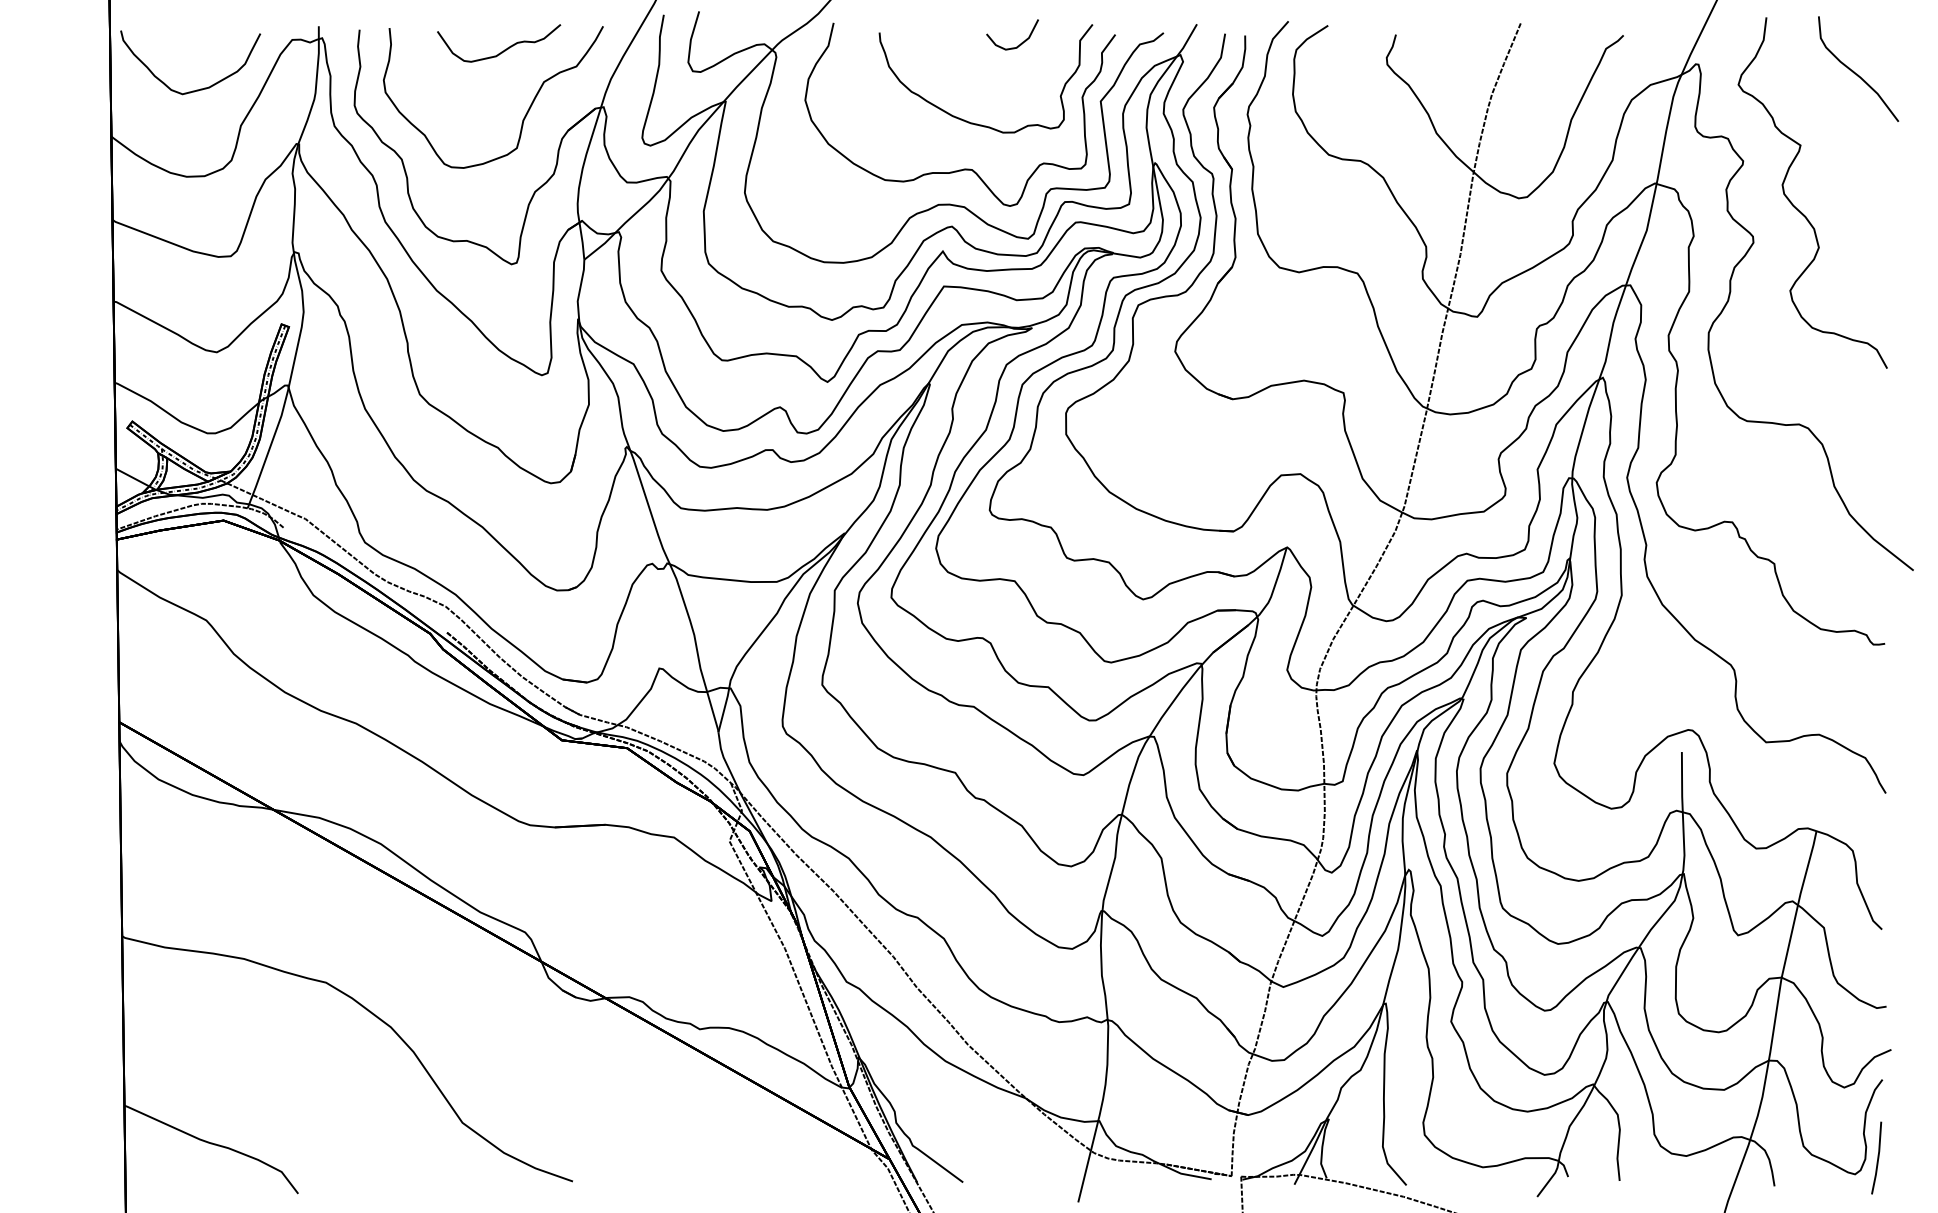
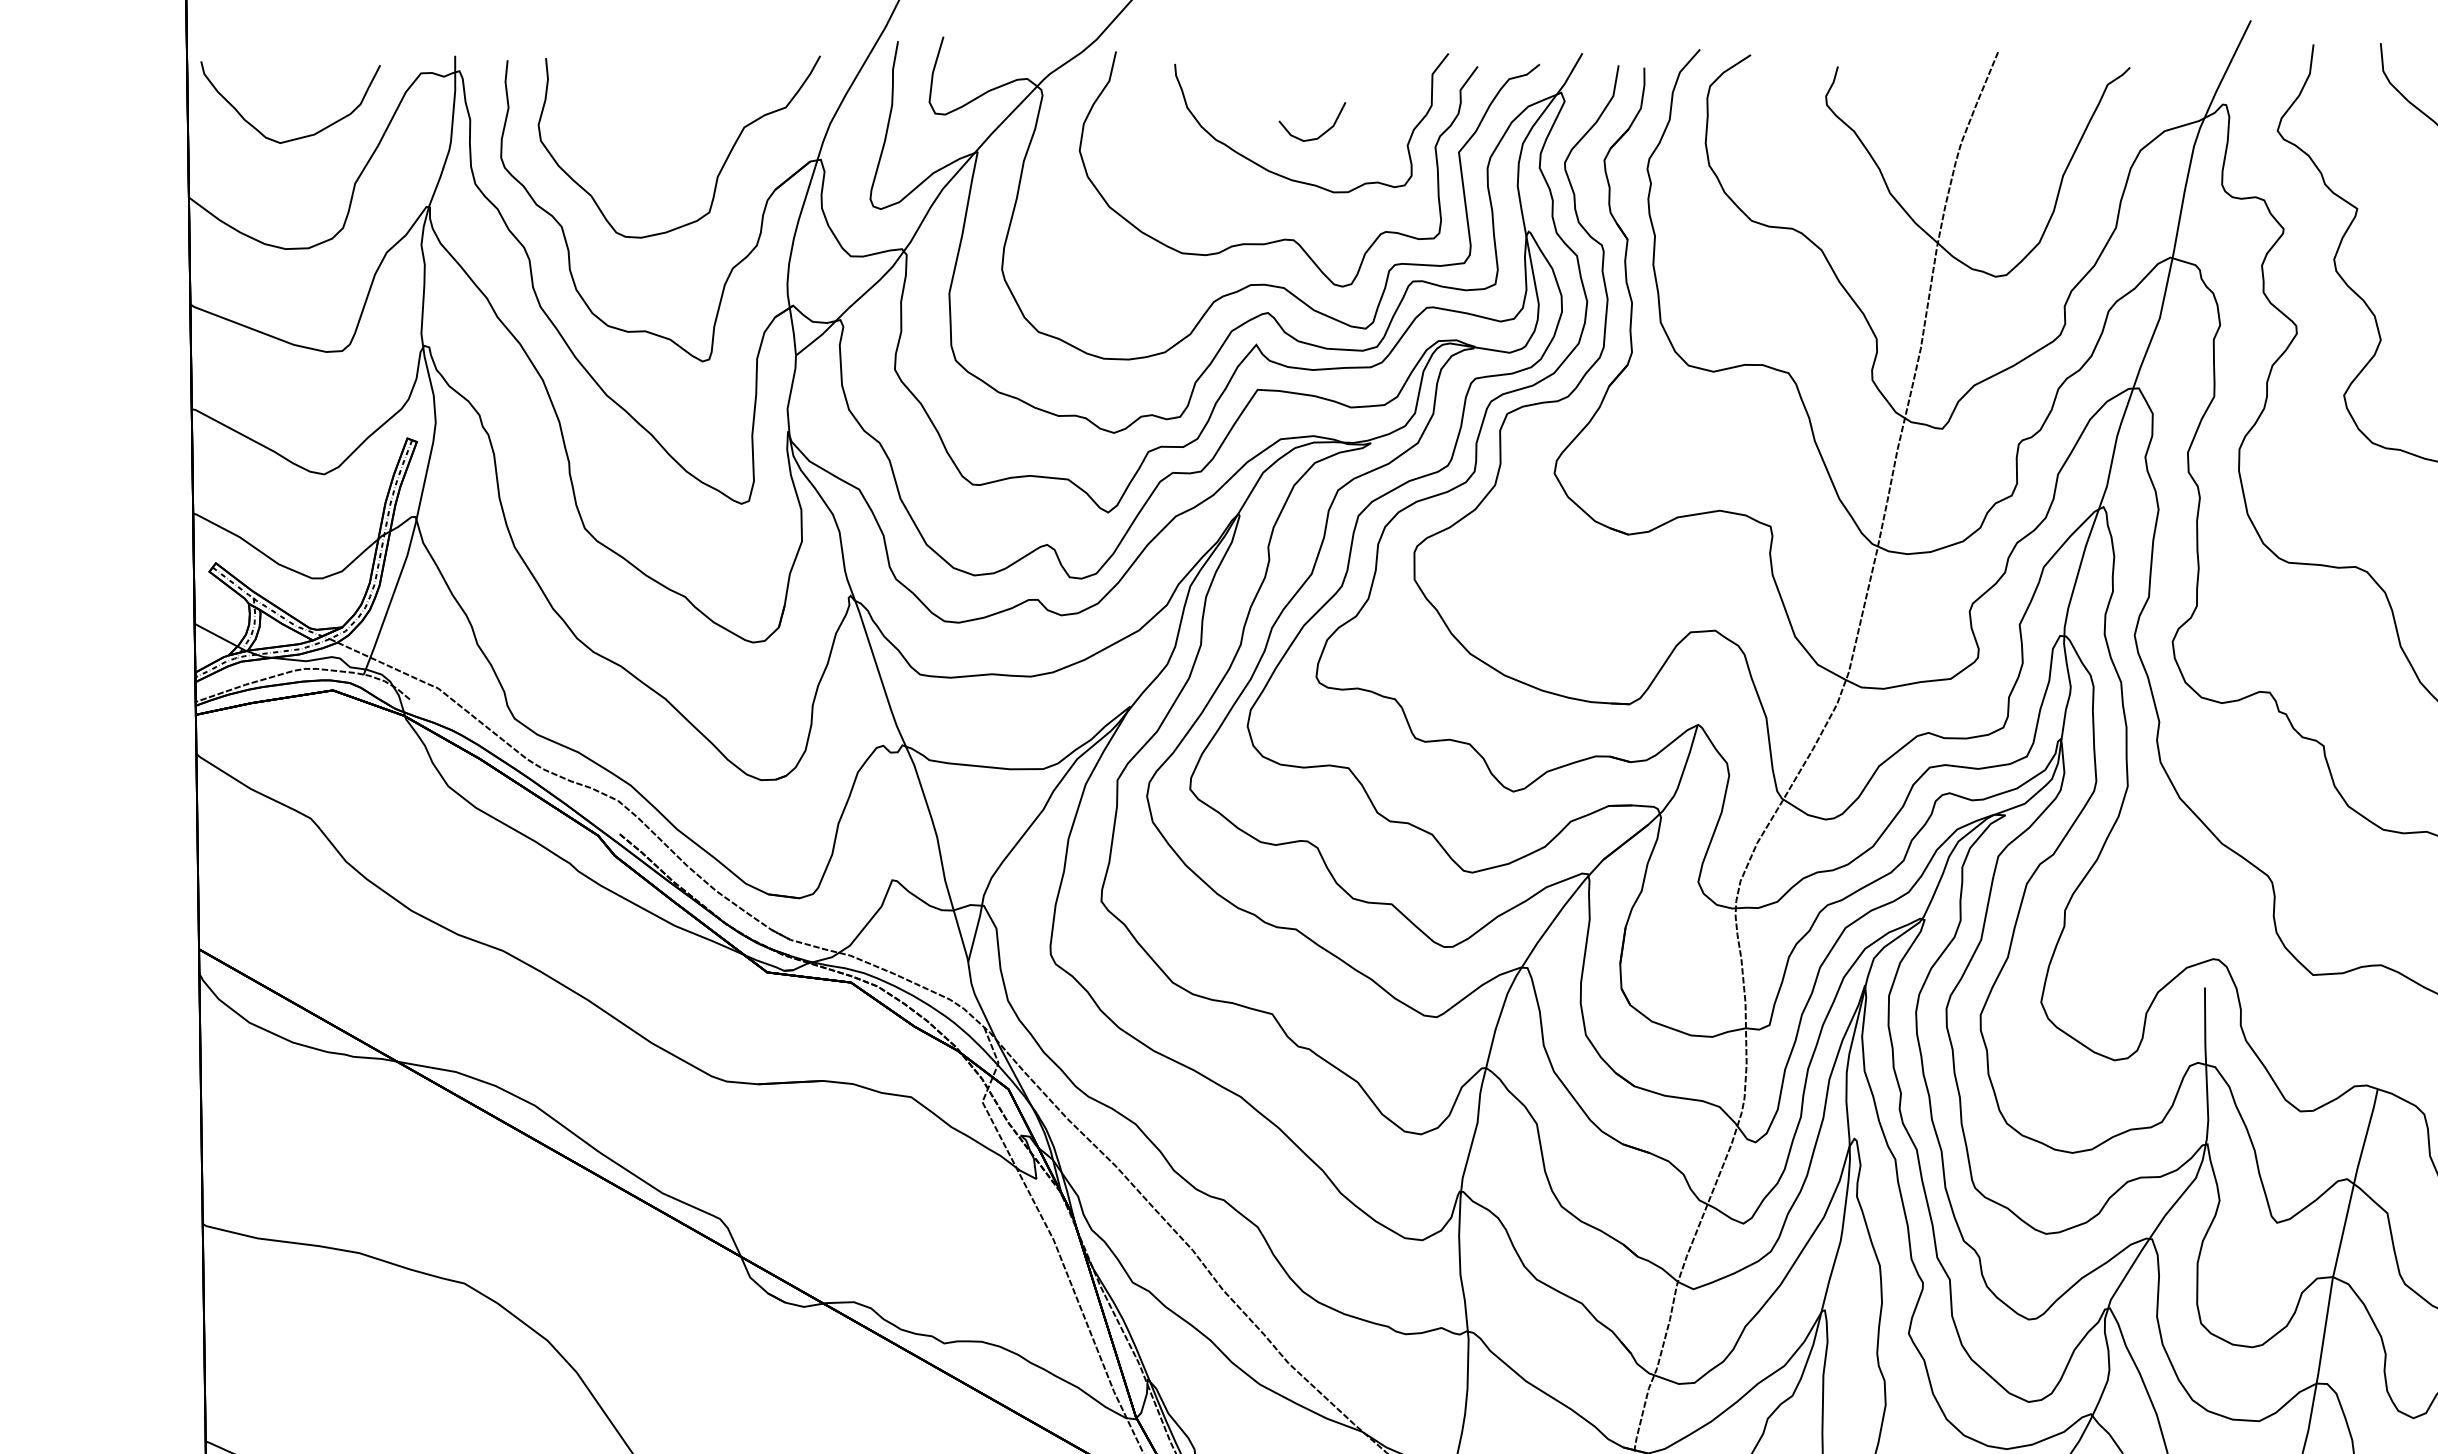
curve: (1021, 42) -> (1323, 131), moved
curve: (504, 49) -> (693, 85), removed

